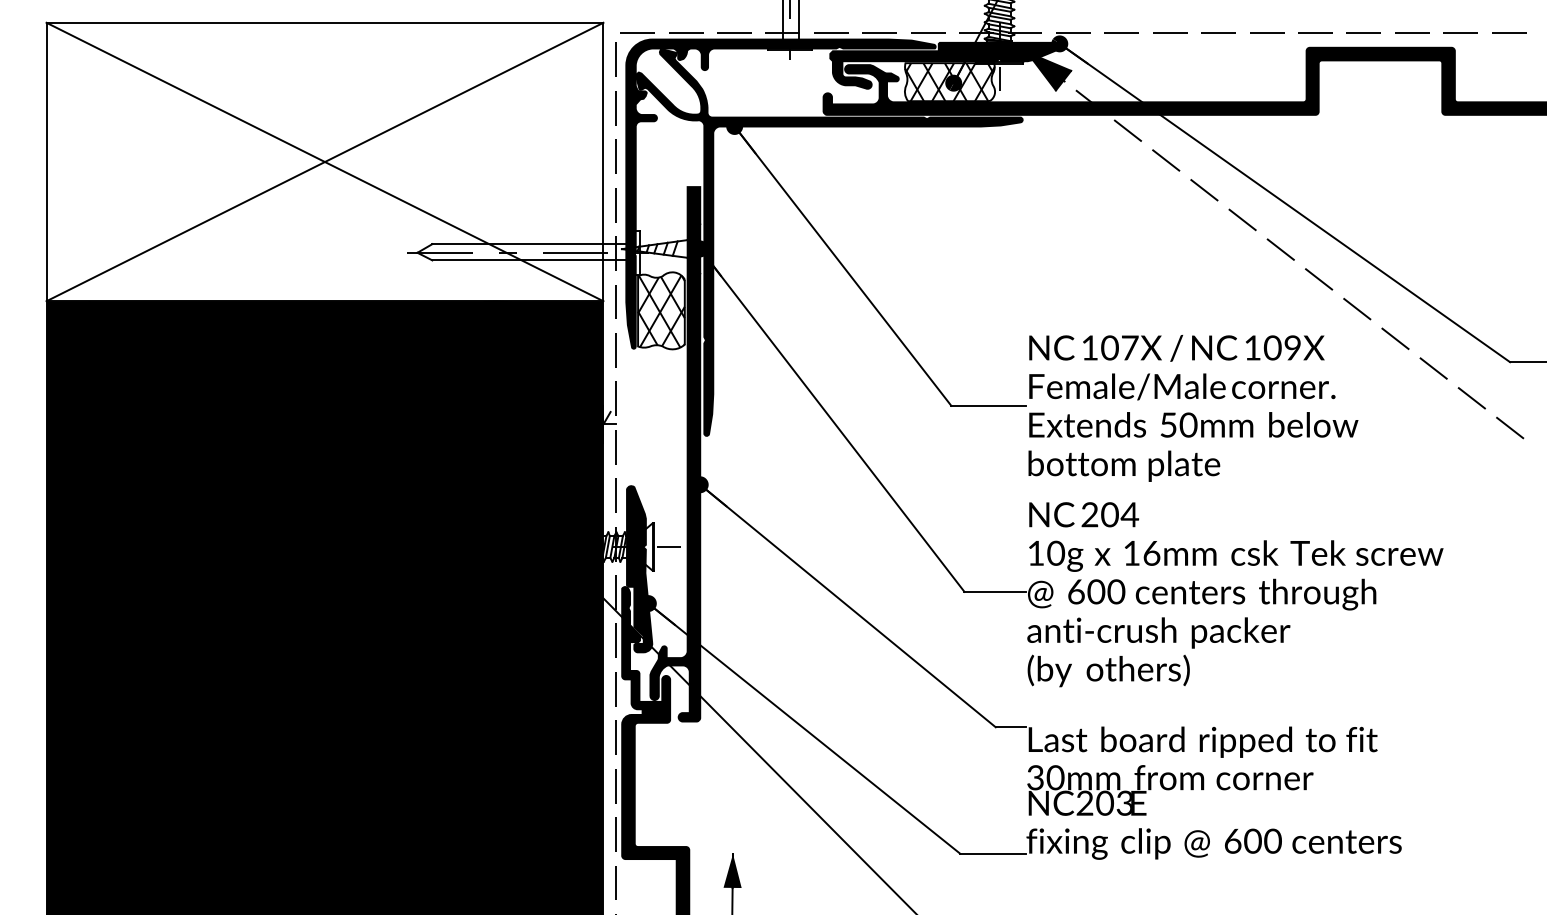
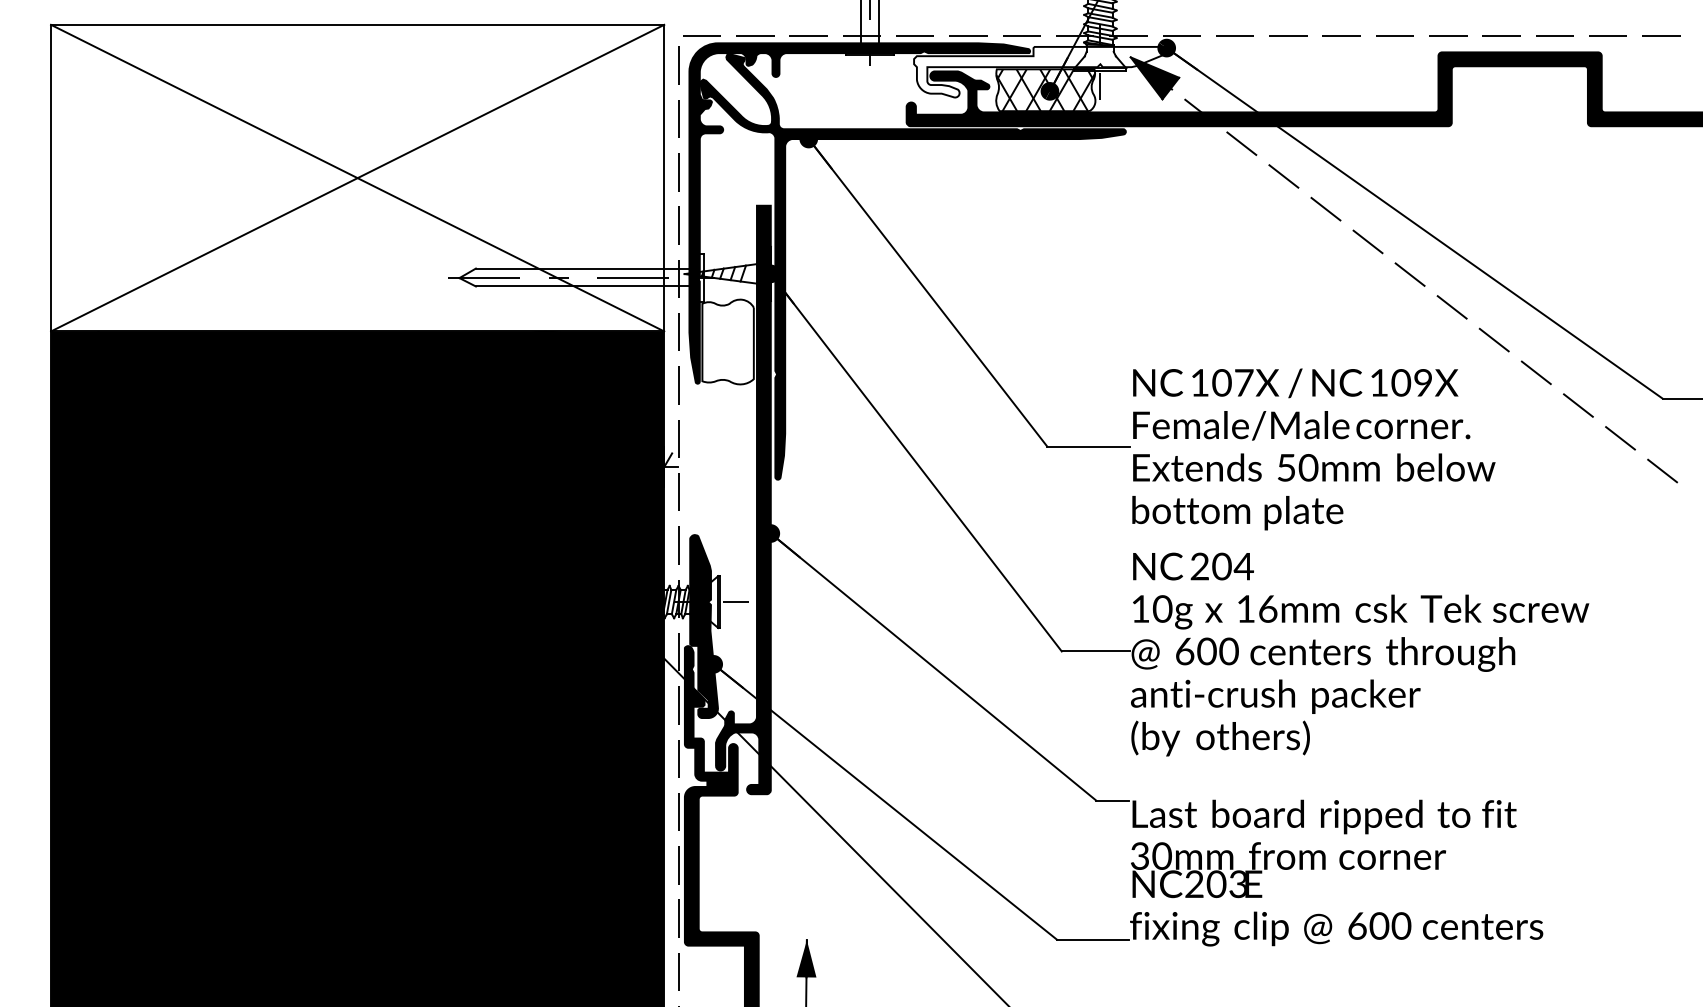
fill: (945, 65) -> (1040, 71), removed
hatch: (660, 311) -> (727, 342), removed

